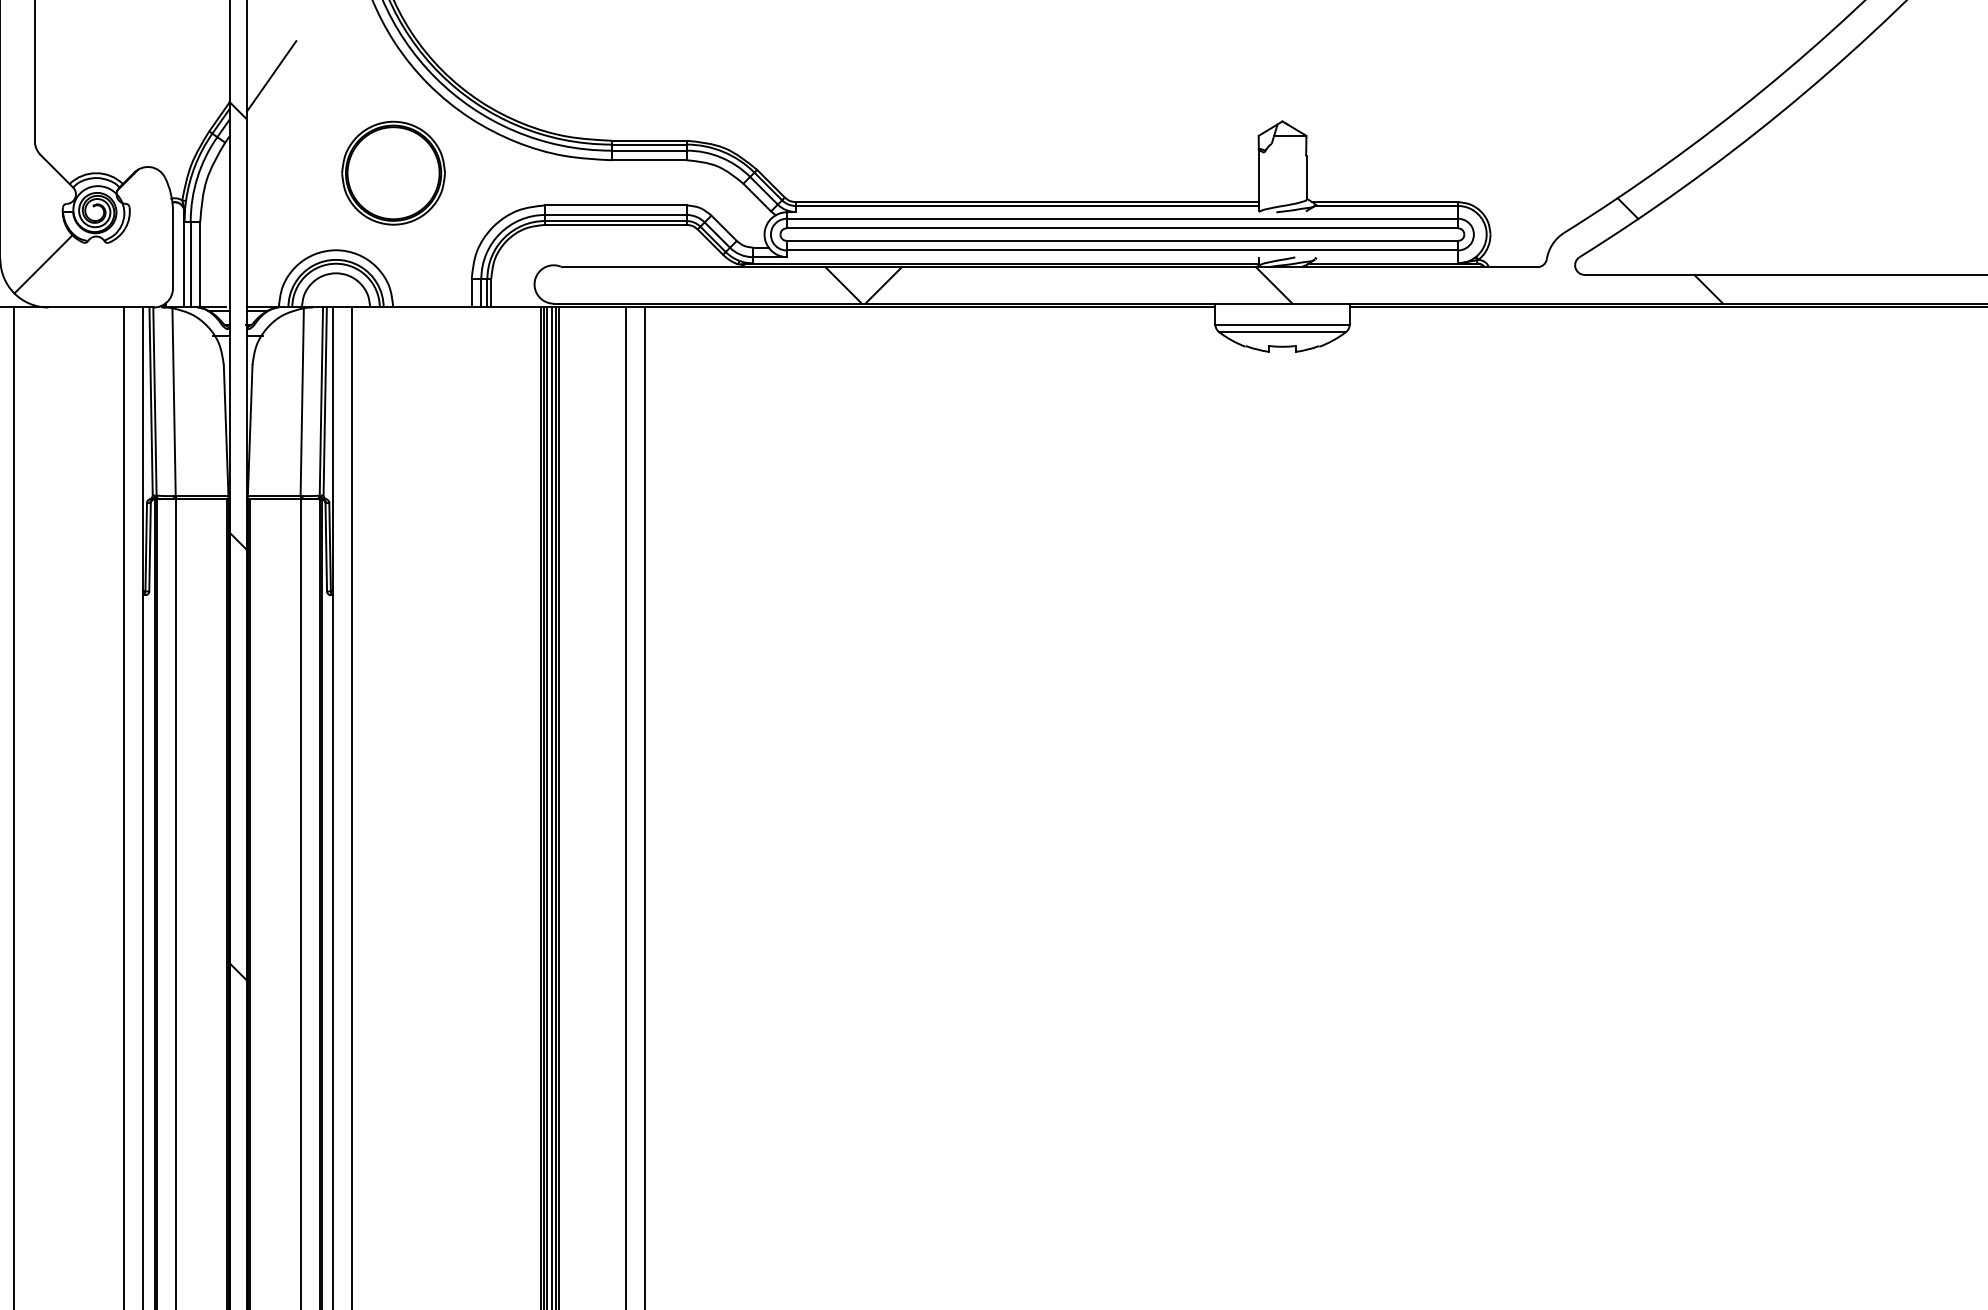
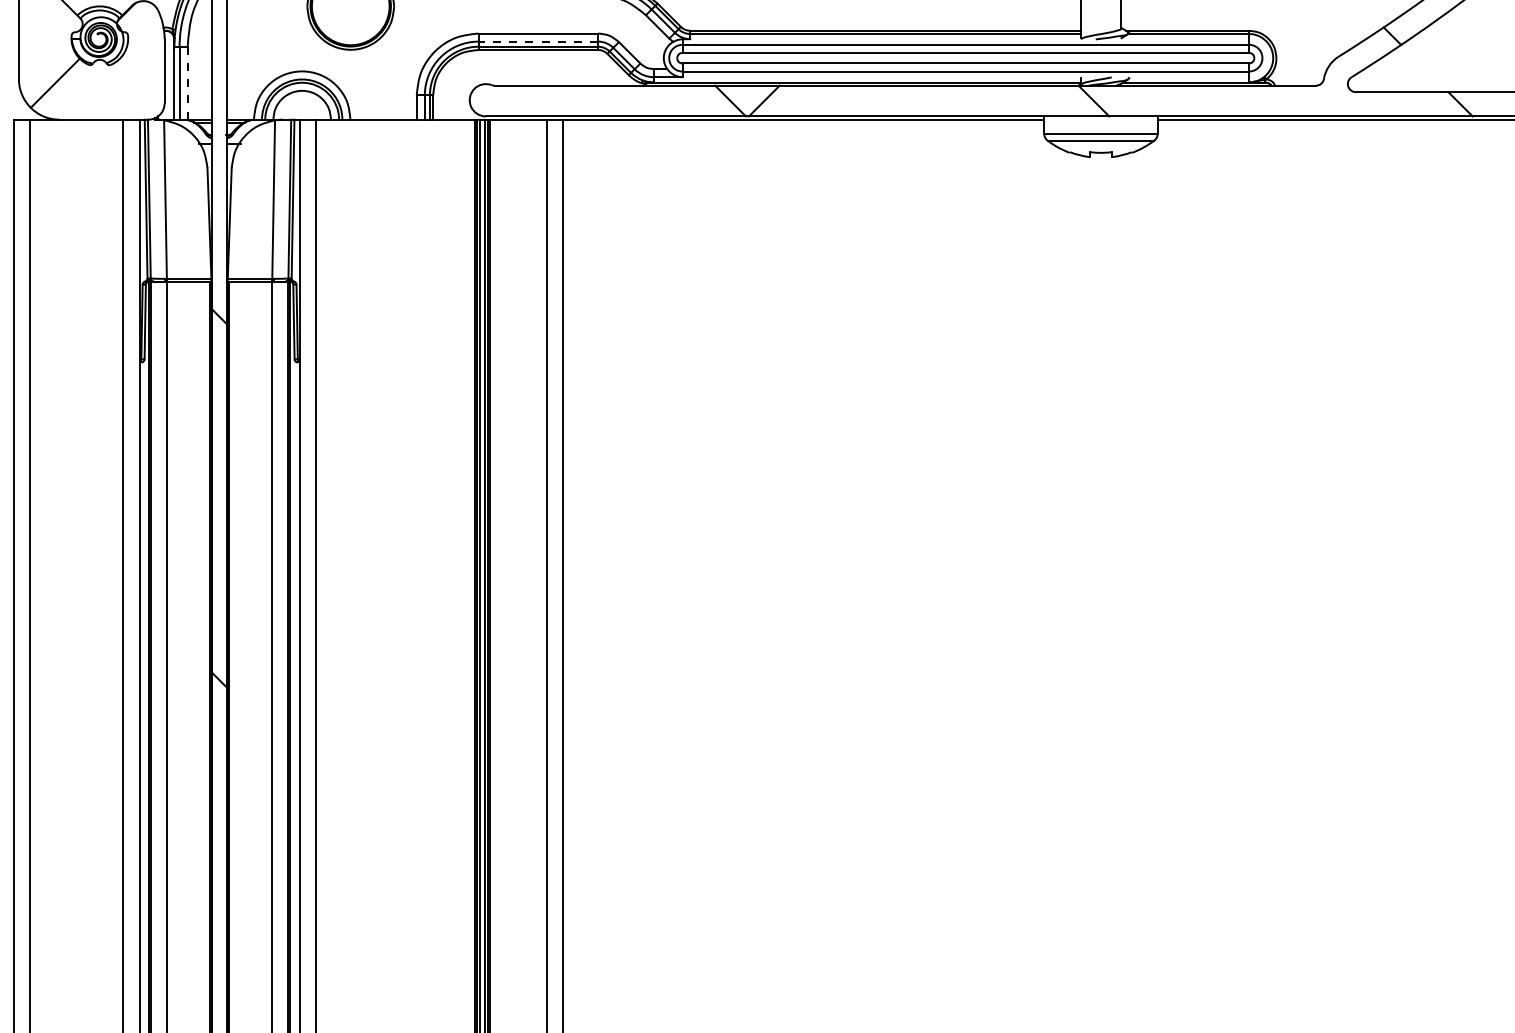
line: (615, 214) -> (538, 41), solid -> dashed
line: (200, 264) -> (187, 83), solid -> dashed

